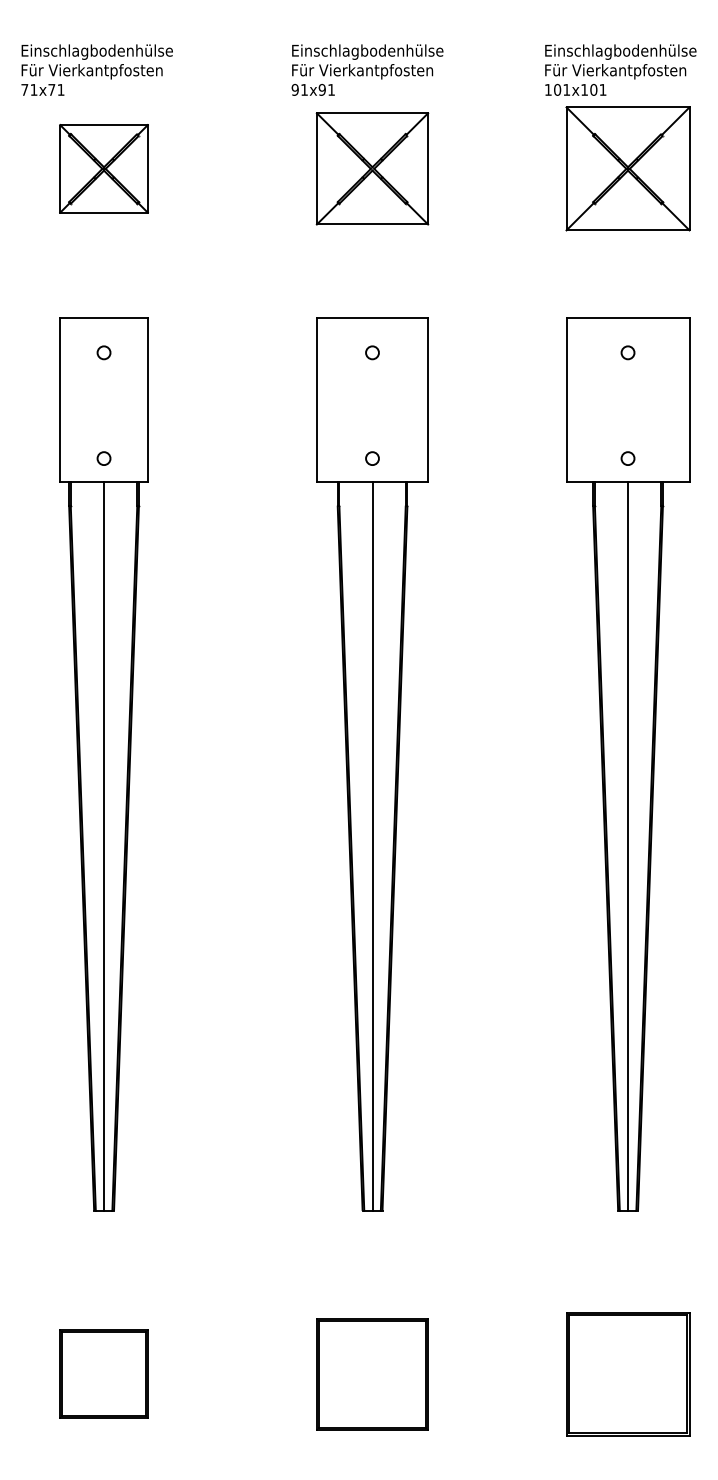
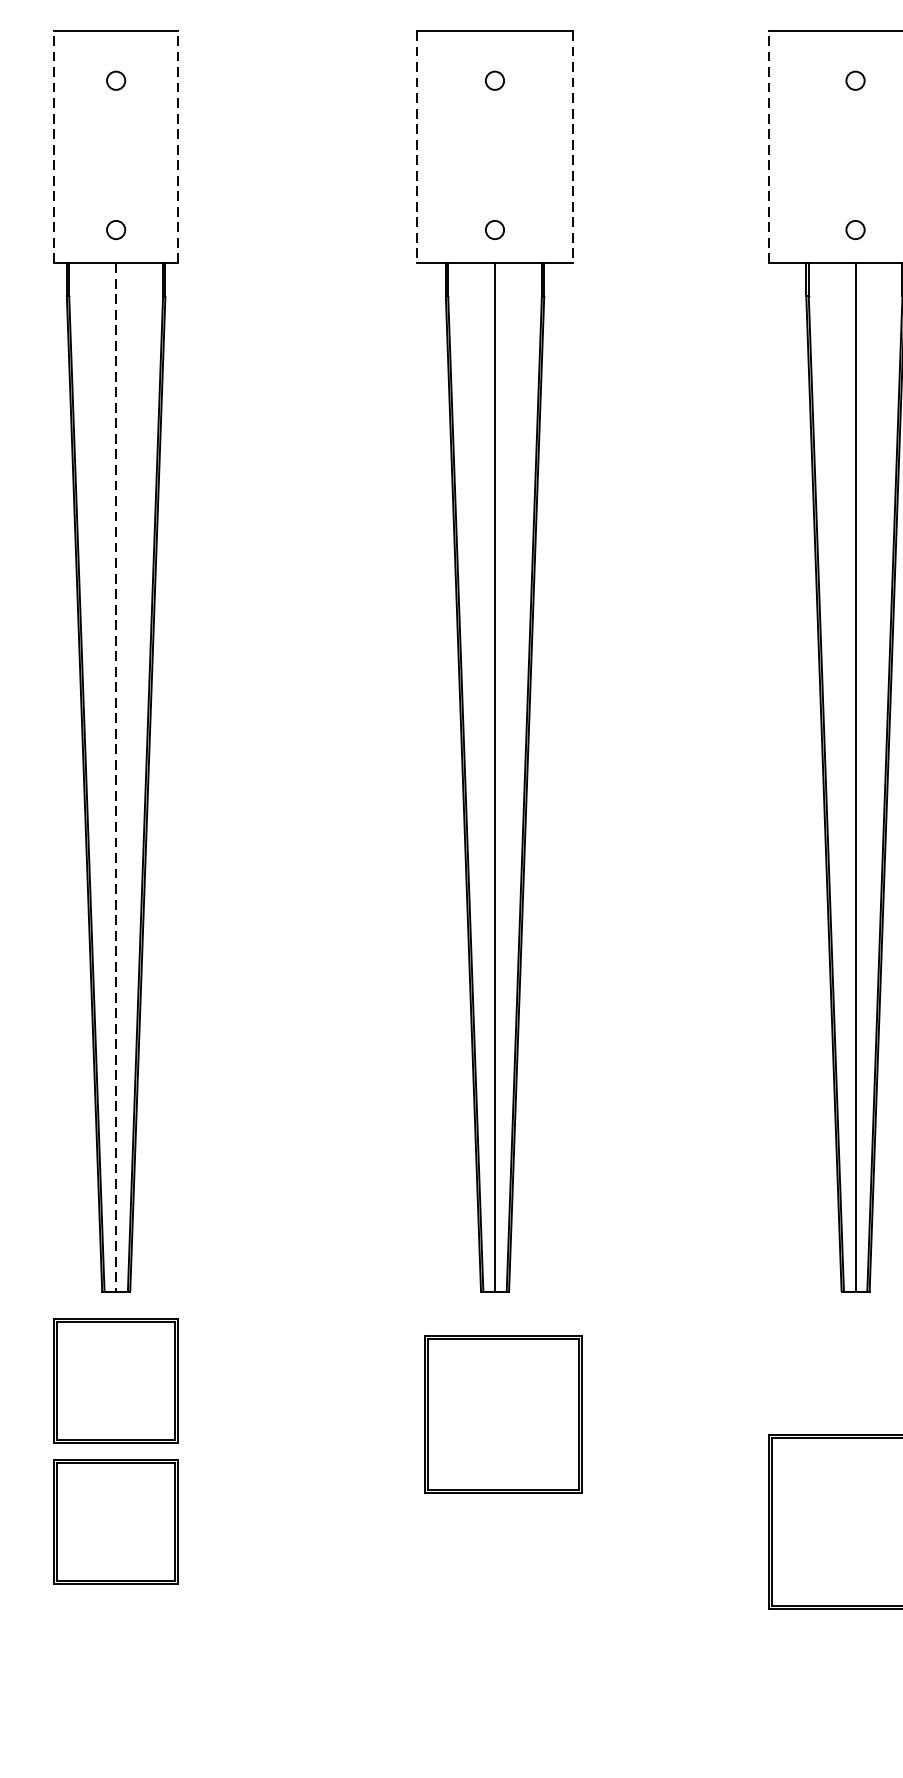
line: (60, 399) -> (54, 146), solid -> dashed
line: (147, 399) -> (177, 146), solid -> dashed
line: (566, 399) -> (768, 146), solid -> dashed
line: (316, 400) -> (415, 148), solid -> dashed
line: (428, 400) -> (573, 148), solid -> dashed
line: (104, 847) -> (116, 778), solid -> dashed
part: (103, 1273) -> (115, 1379), added
part: (372, 1374) -> (503, 1415), moved

